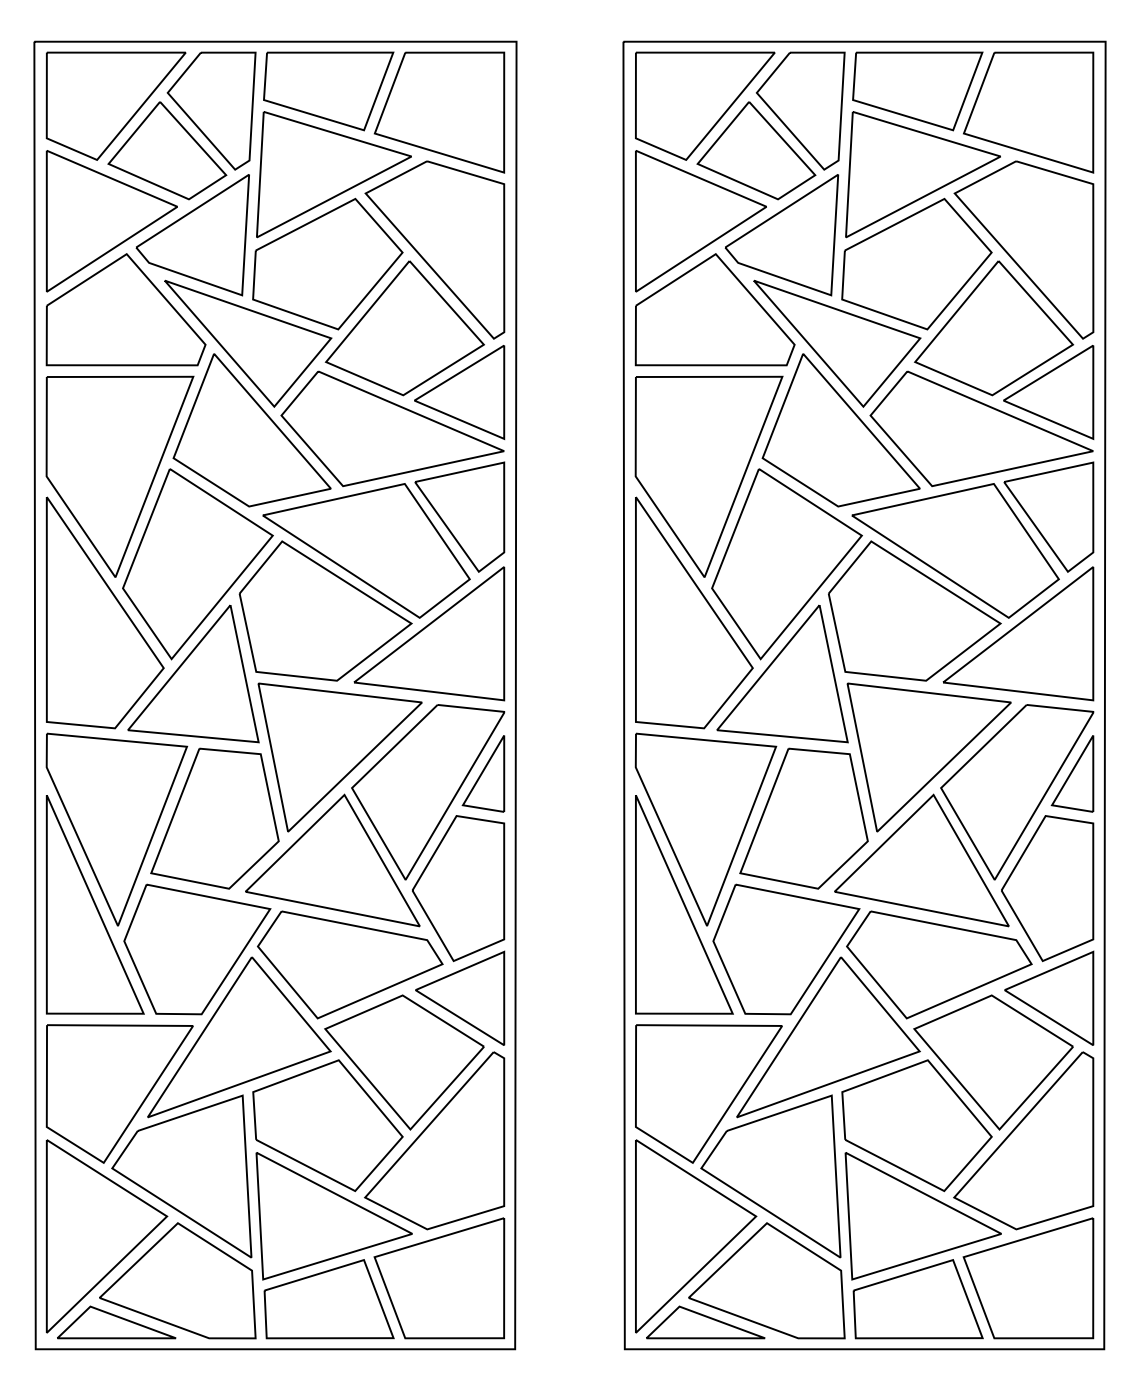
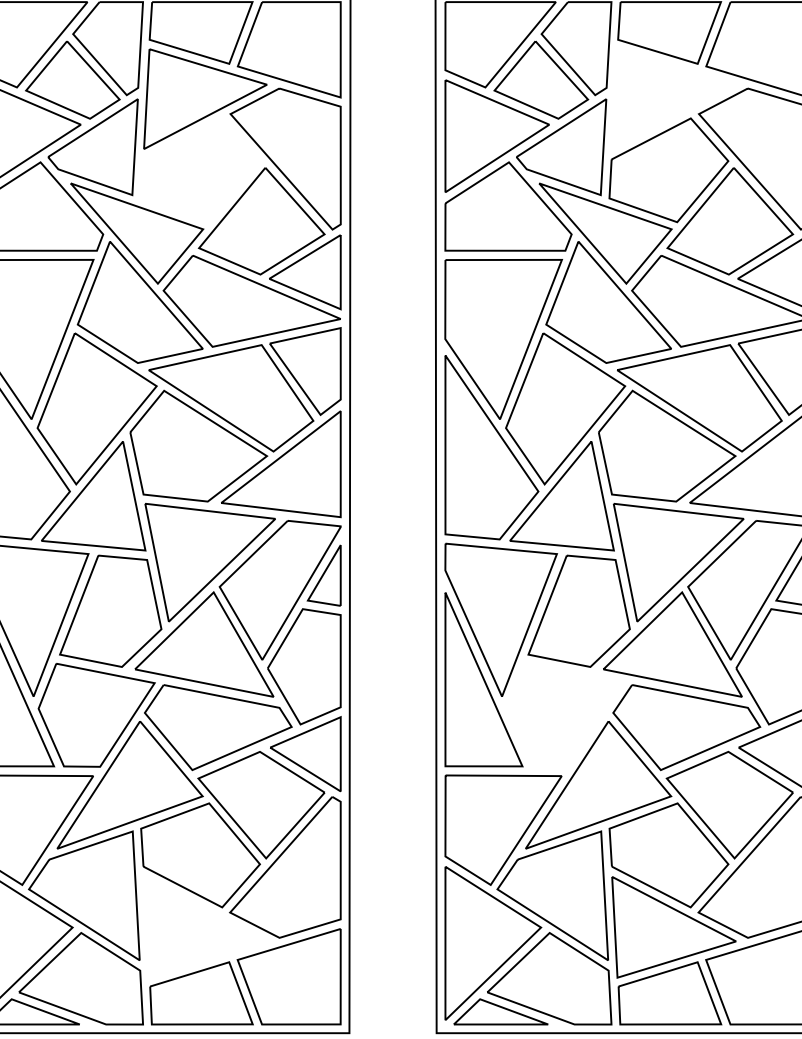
part: (922, 174) -> (673, 99), removed
part: (327, 263) -> (200, 169), removed
part: (786, 949) -> (565, 715), removed
part: (333, 1216) -> (204, 927), removed

